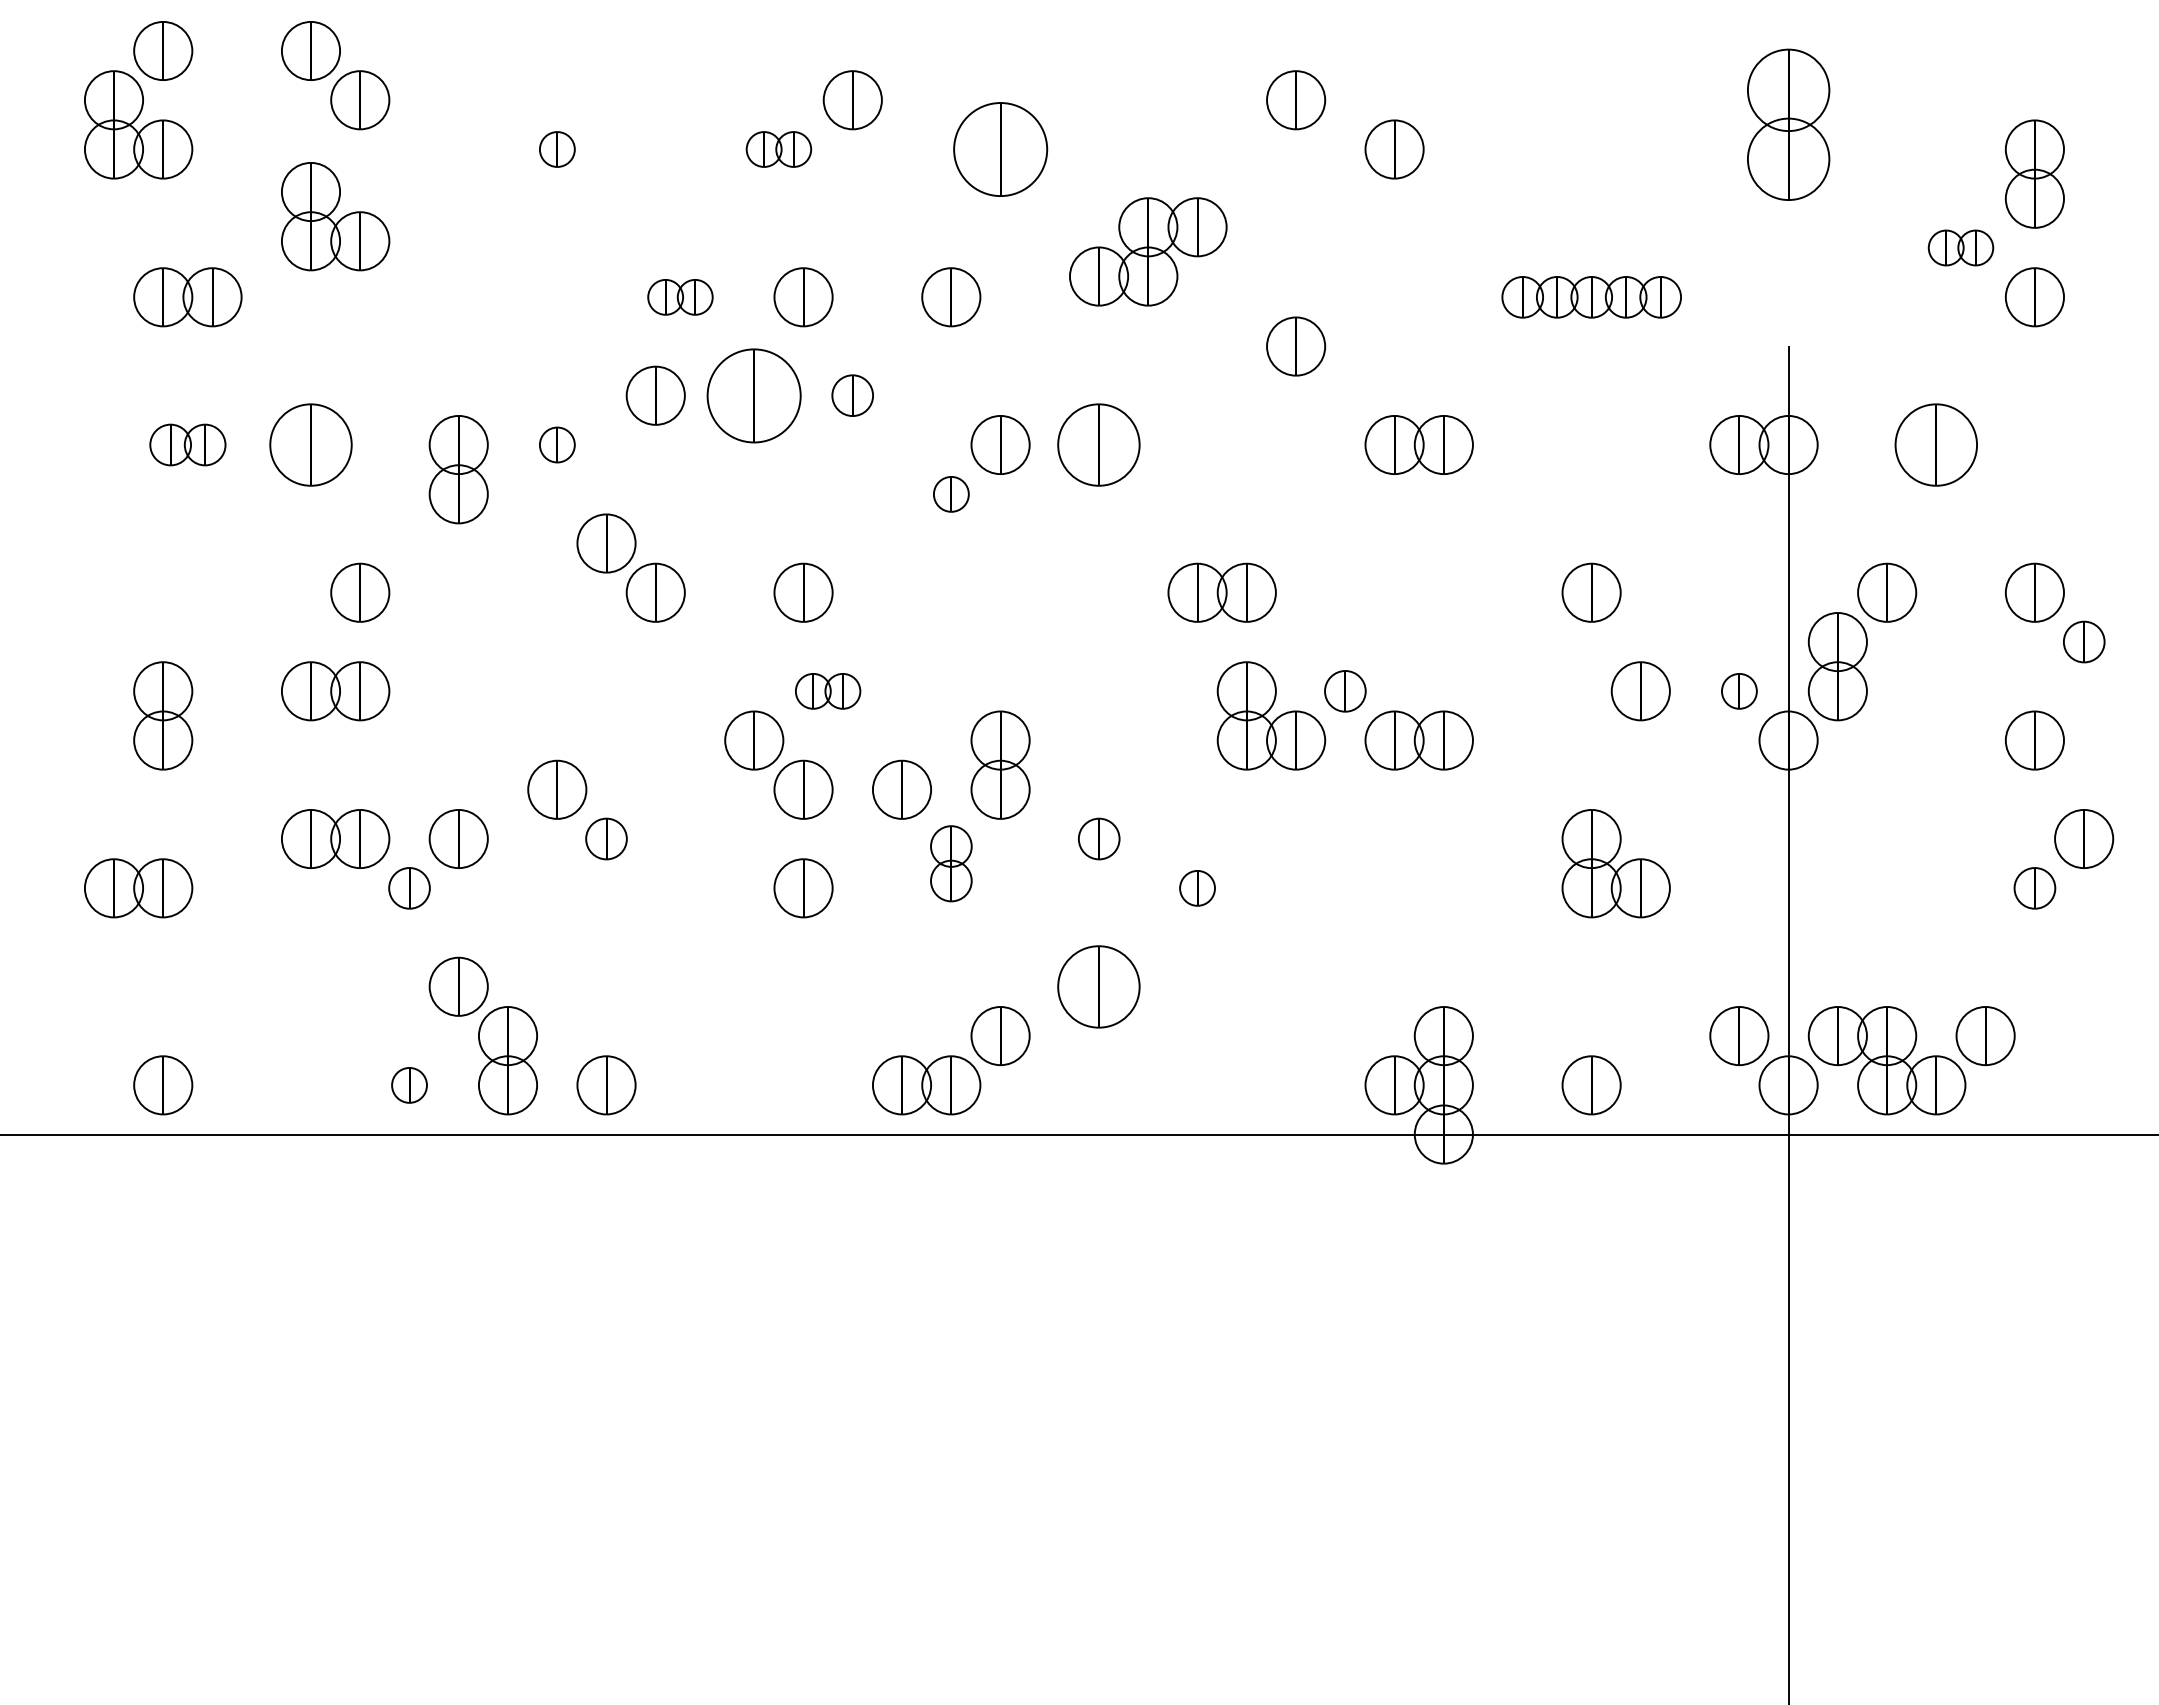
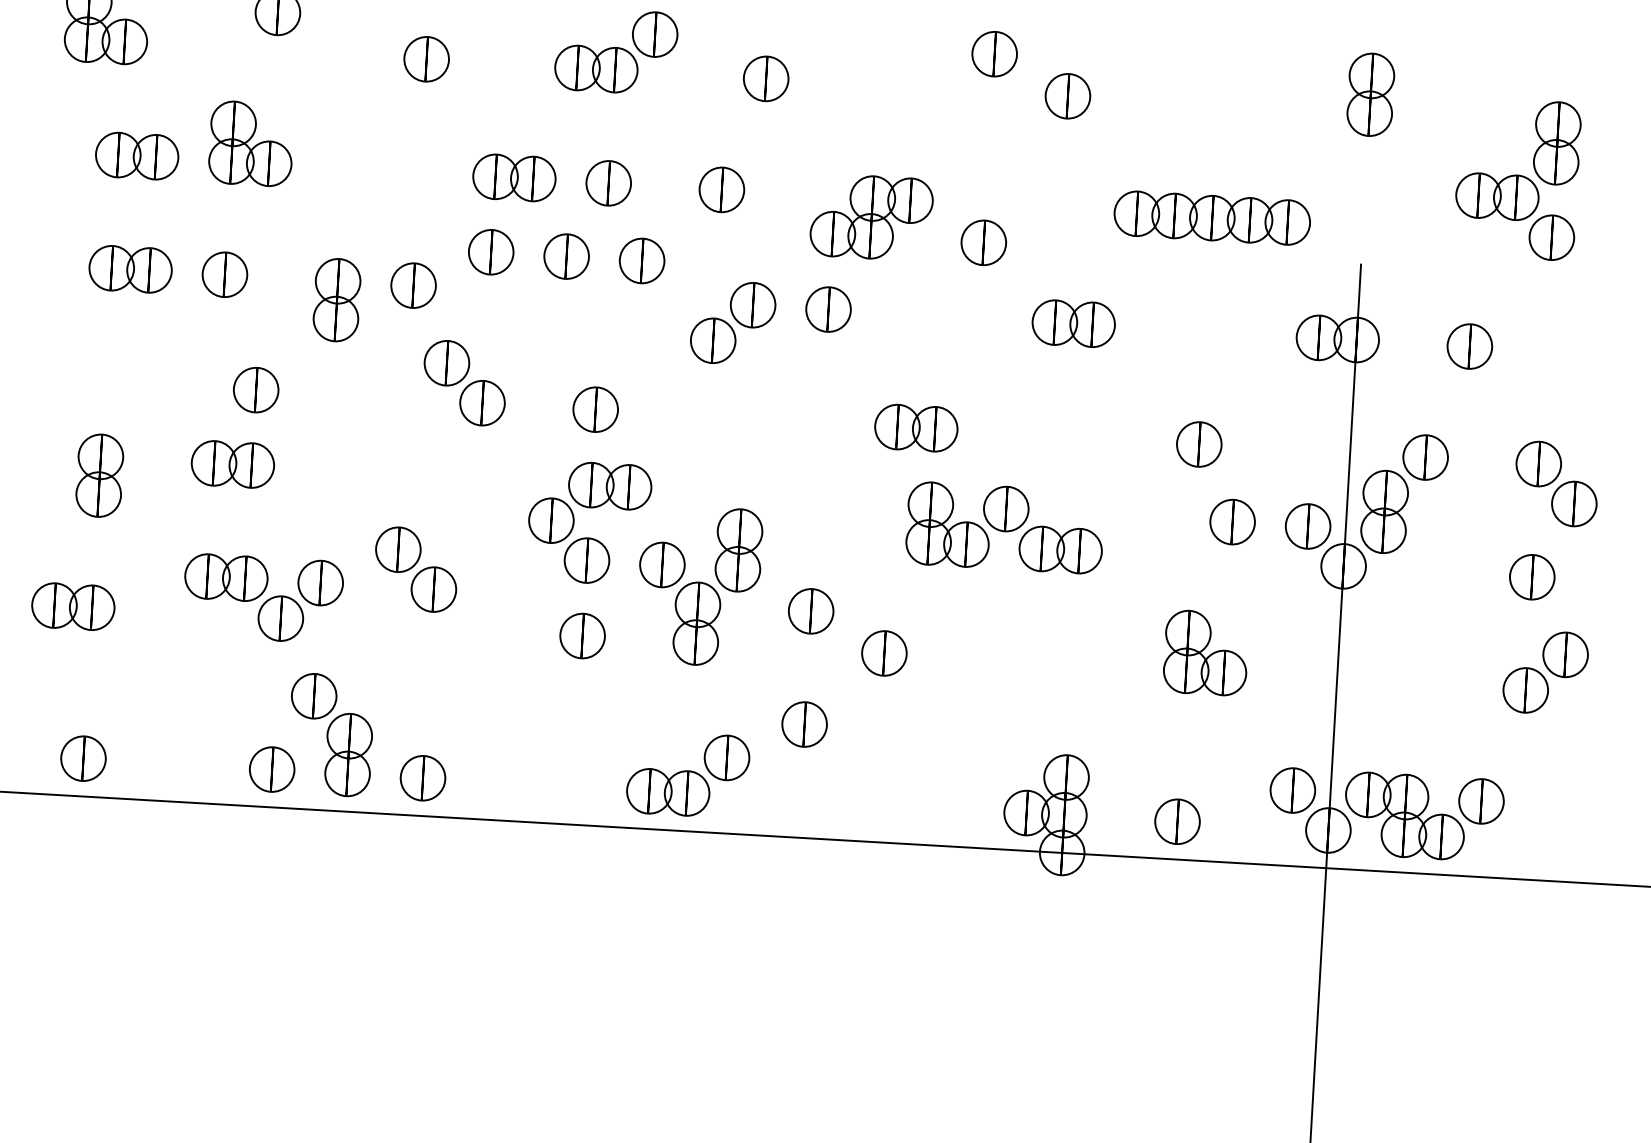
part: (1788, 124) -> (1370, 94), size x0.71
part: (557, 149) -> (426, 59), size x1.67
part: (778, 149) -> (596, 69), size x1.67
part: (1000, 149) -> (766, 78), size x0.62
part: (335, 216) -> (251, 143), moved
part: (1960, 247) -> (1497, 196), size x1.67
part: (1148, 251) -> (871, 217), moved
part: (680, 297) -> (514, 178), size x1.67
part: (1591, 297) -> (1212, 218), size x1.43
part: (754, 395) -> (566, 256), size x0.62
part: (852, 395) -> (641, 260), size x1.43
part: (187, 444) -> (130, 268), size x1.43
part: (310, 444) -> (224, 274), size x0.71
part: (557, 444) -> (413, 285), size x1.67
part: (1099, 444) -> (828, 309), size x0.71
part: (1936, 444) -> (1469, 346), size x0.71
part: (951, 494) -> (713, 340), size x1.67
part: (2084, 641) -> (1574, 503), size x1.43
part: (827, 691) -> (609, 486), size x1.67
part: (1345, 691) -> (1006, 509), size x1.43
part: (1739, 691) -> (1308, 526), size x1.67
part: (606, 838) -> (433, 589), size x1.43
part: (1099, 838) -> (811, 610), size x1.43
part: (951, 863) -> (697, 623), size x1.43
part: (409, 888) -> (280, 618), size x1.43
part: (1197, 888) -> (884, 653), size x1.67
part: (2034, 888) -> (1525, 690), size x1.43
part: (1099, 986) -> (804, 724), size x0.71
part: (409, 1085) -> (272, 769), size x1.67

